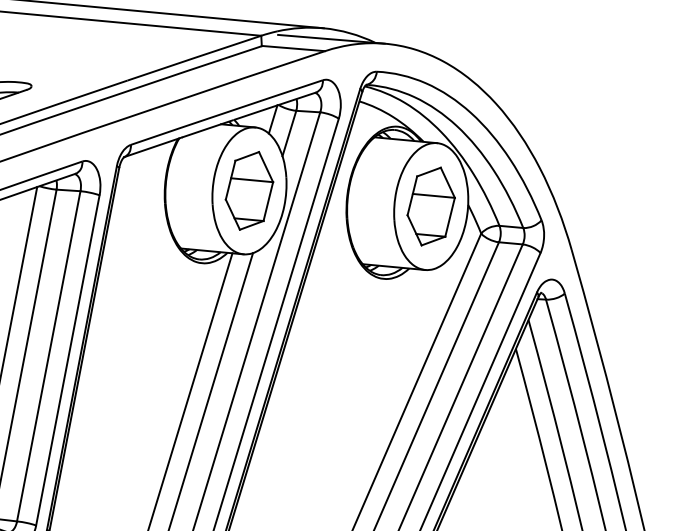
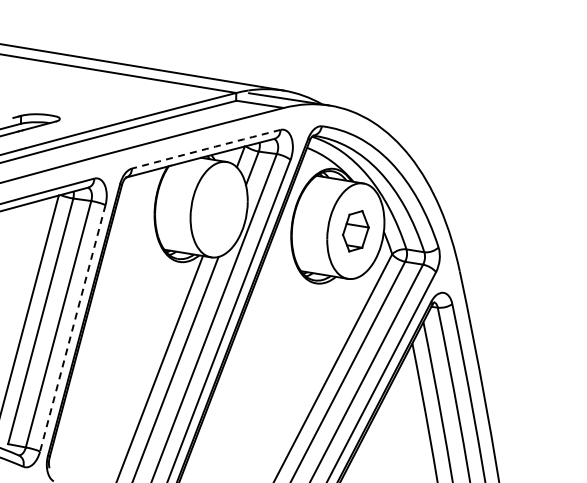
arc: (227, 112) -> (206, 149), solid -> dashed
part: (248, 190) -> (218, 209), removed
part: (430, 207) -> (355, 231), size x0.7
line: (67, 360) -> (72, 328), solid -> dashed

